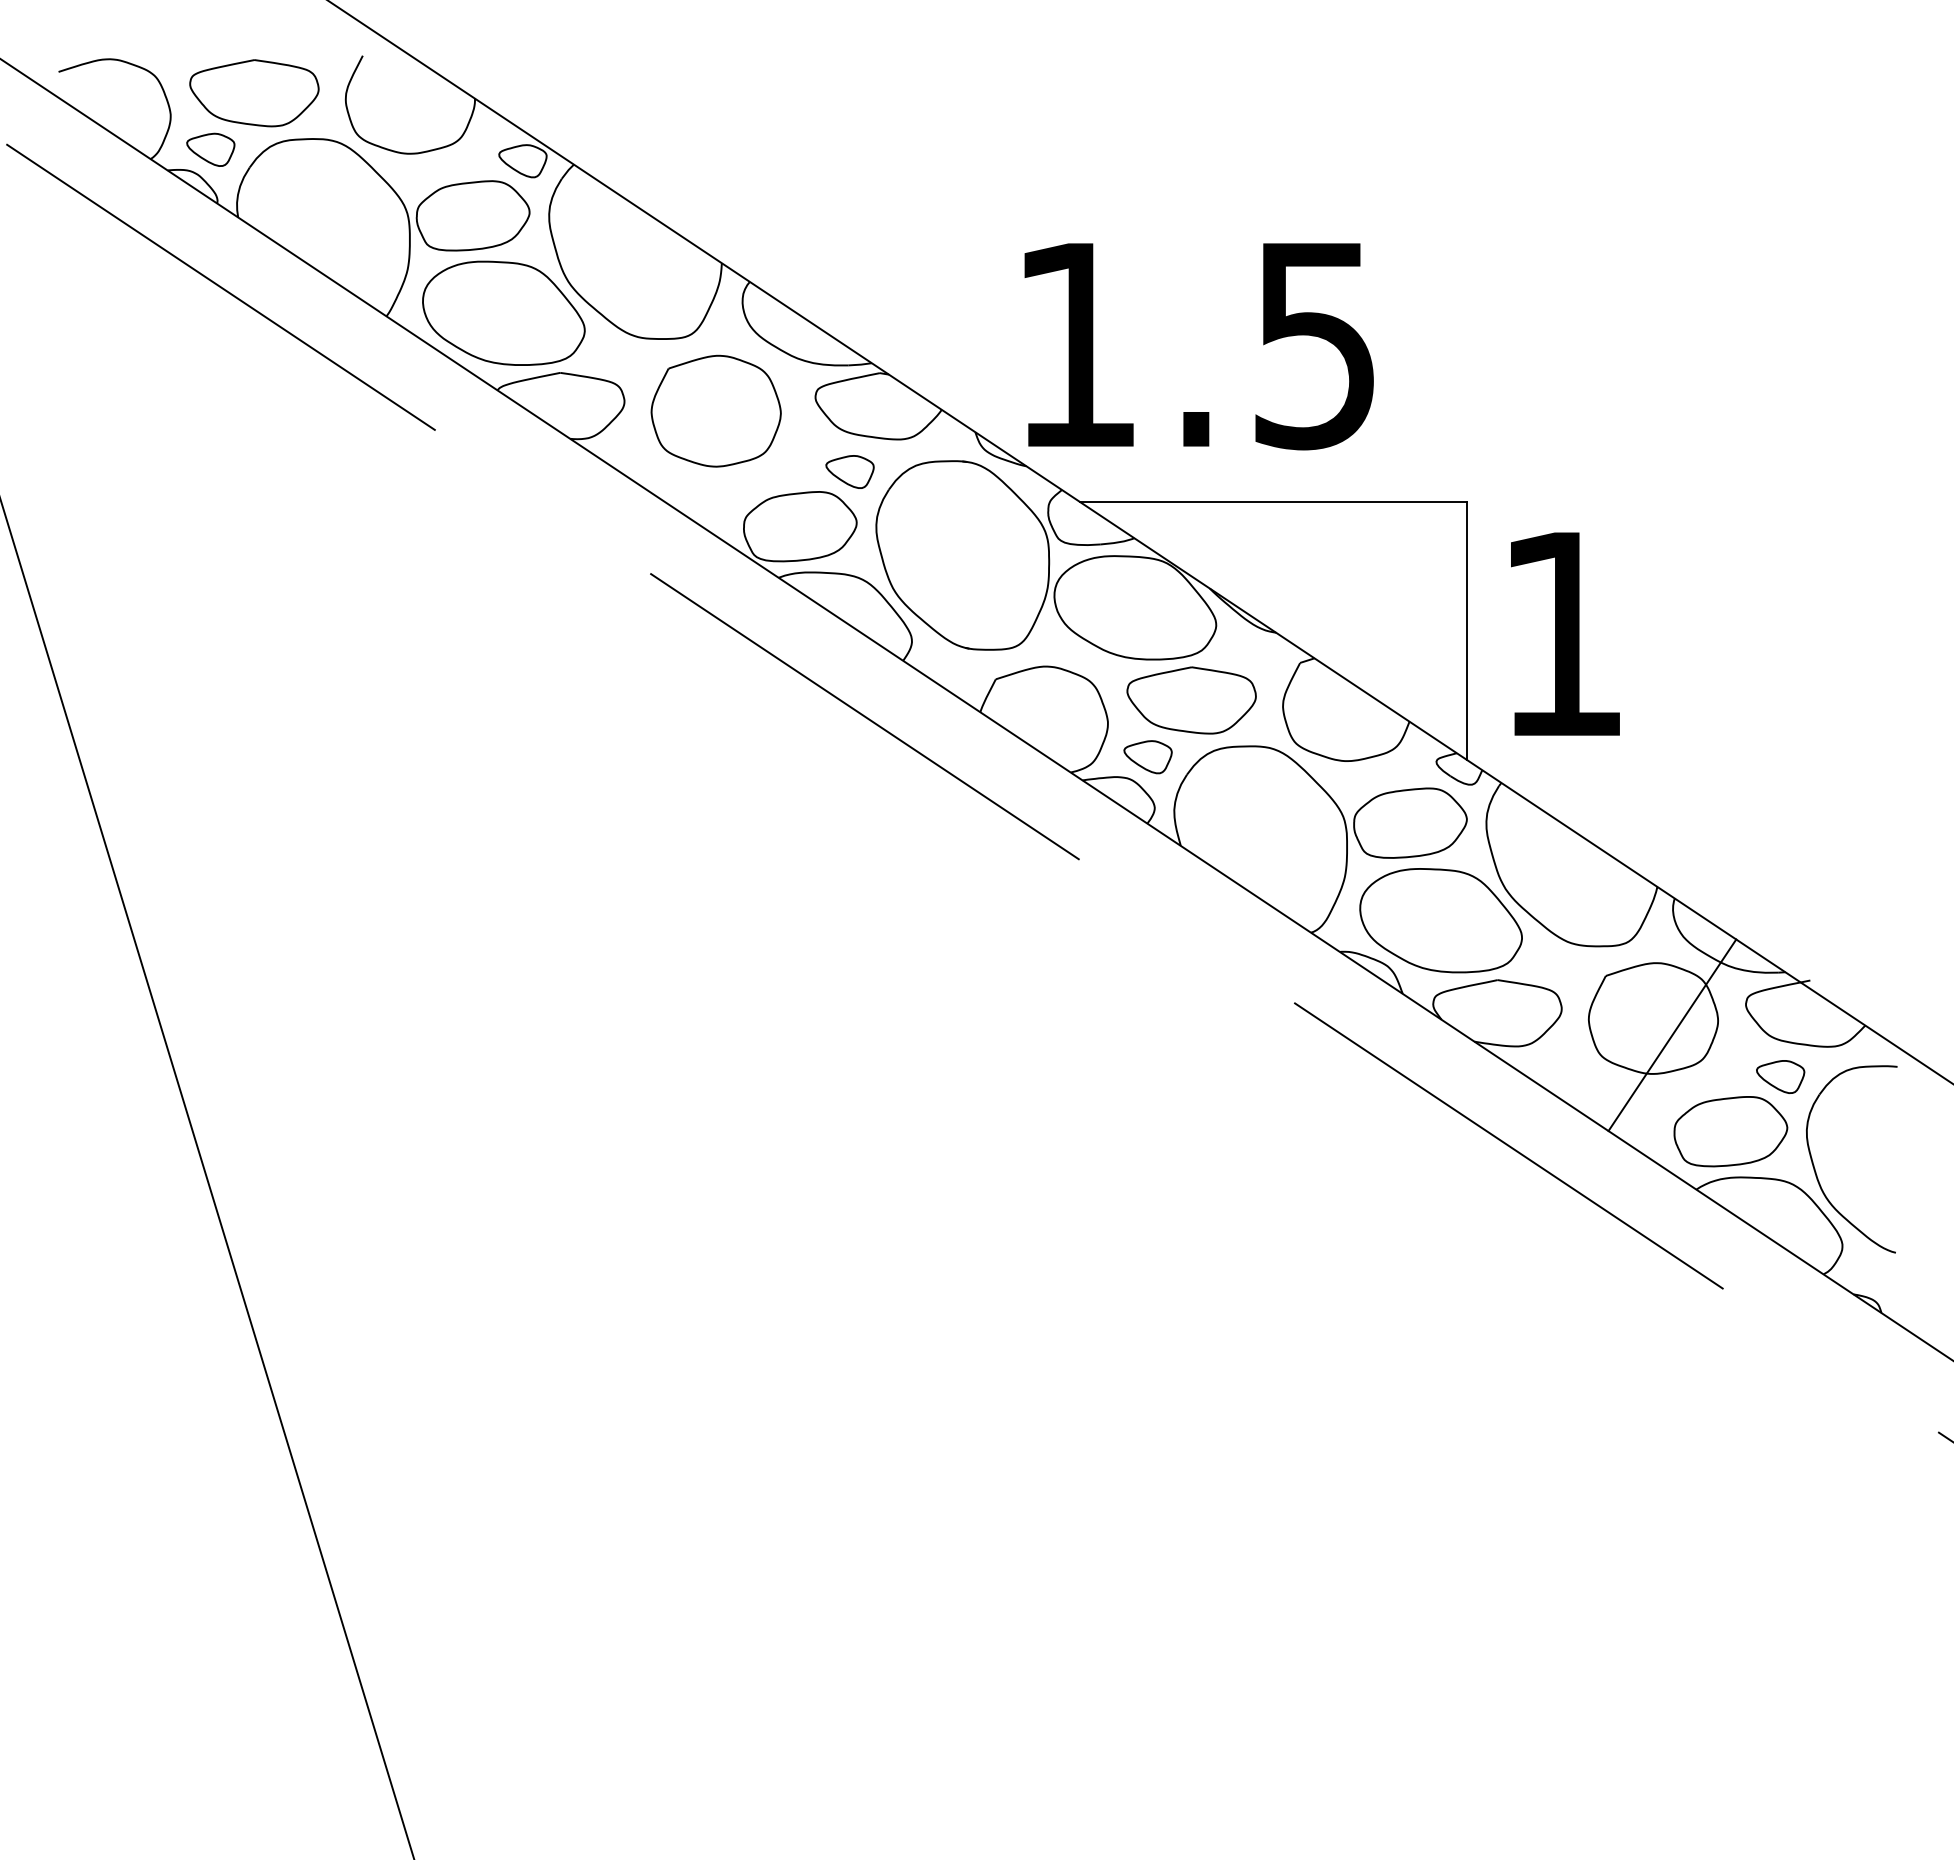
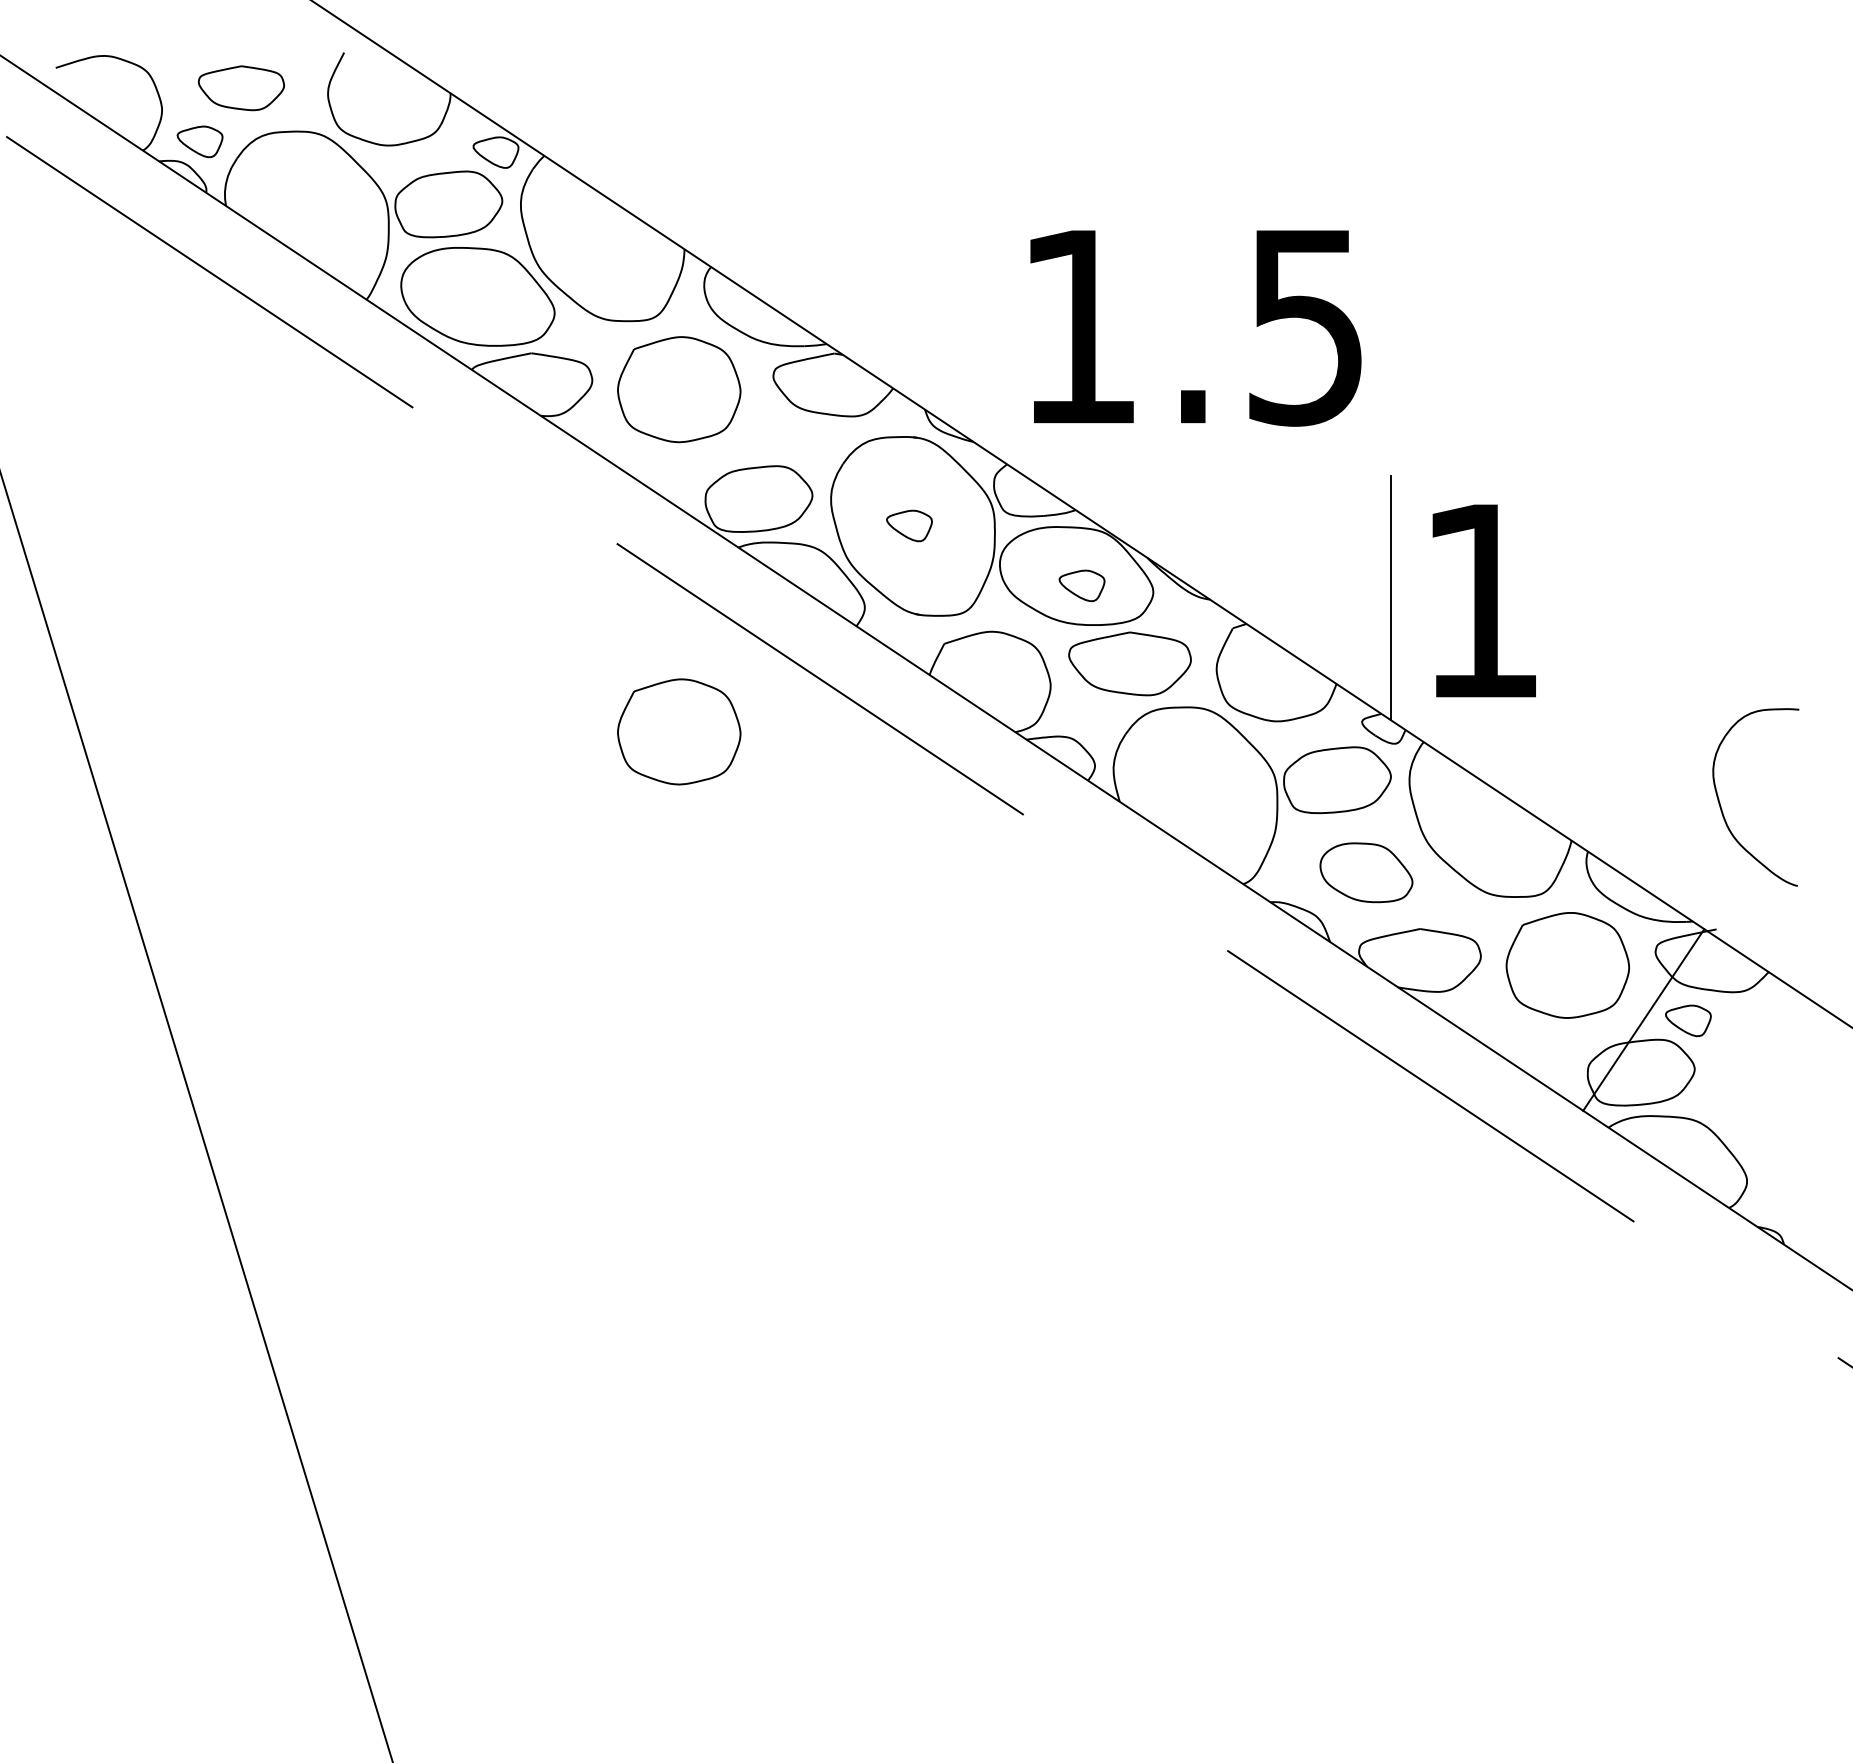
part: (254, 93) -> (241, 88), size x0.7
text: (1198, 346) -> (1195, 328), moved
part: (849, 471) -> (908, 525), moved
line: (1273, 501) -> (1207, 475), removed
curve: (702, 720) -> (666, 682), added
part: (1147, 757) -> (1081, 586), moved
part: (1440, 920) -> (1365, 872), size x0.6
line: (1672, 1034) -> (1643, 1019), moved
part: (1816, 1171) -> (1722, 808), moved

